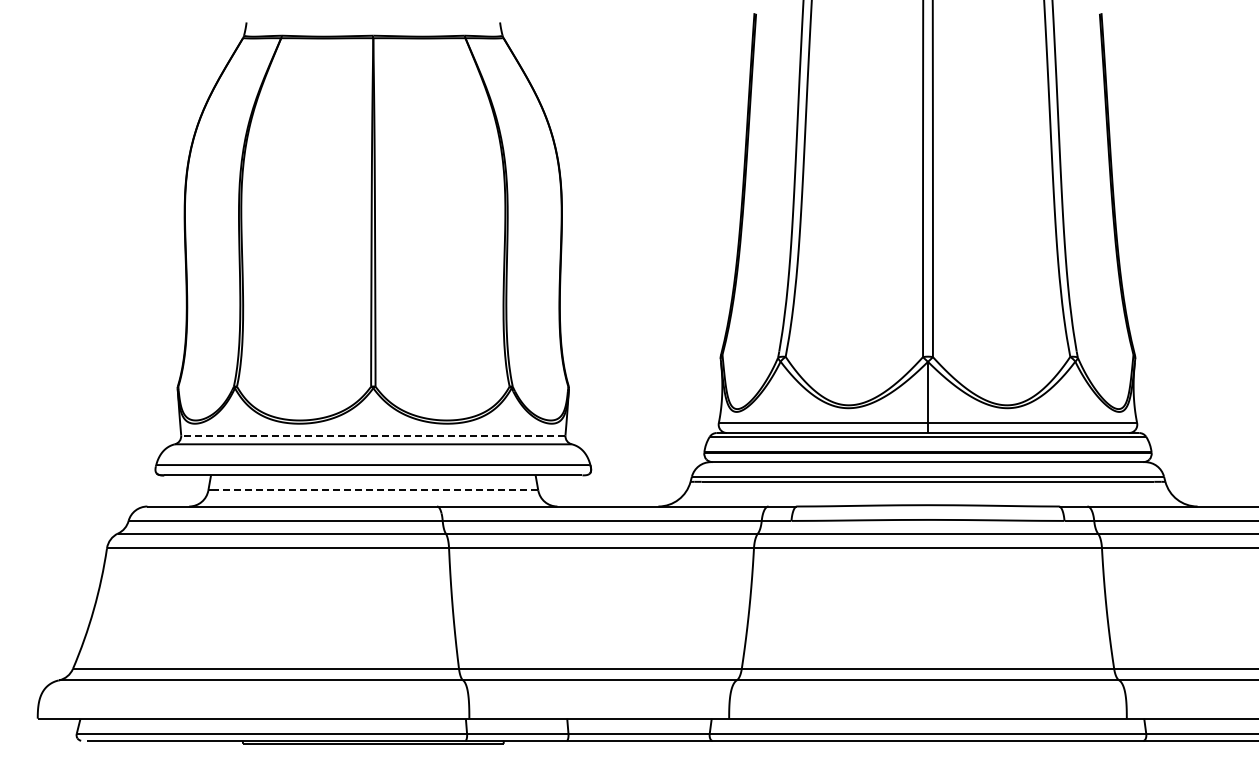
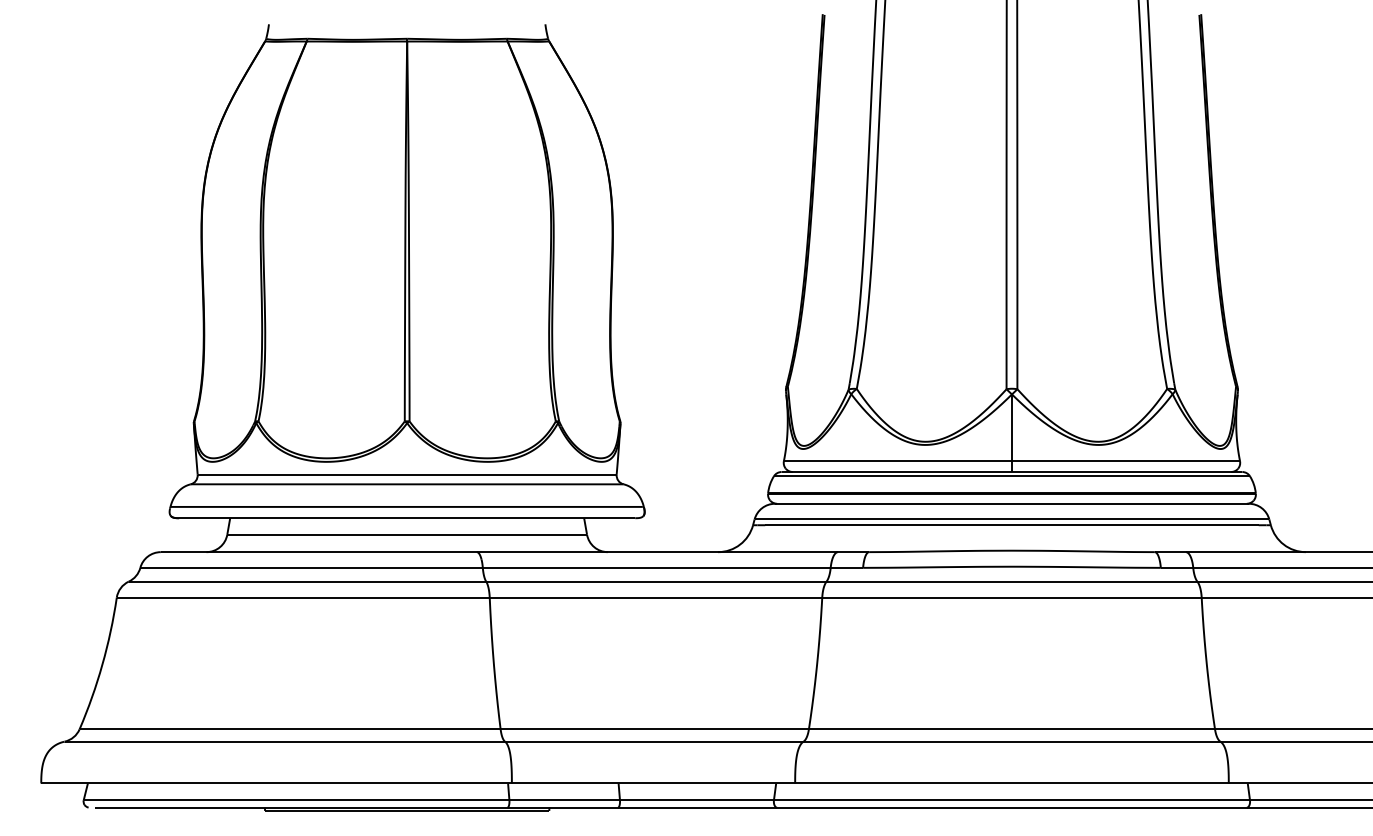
line: (372, 435) -> (406, 474), dashed -> solid
line: (373, 490) -> (407, 534), dashed -> solid

